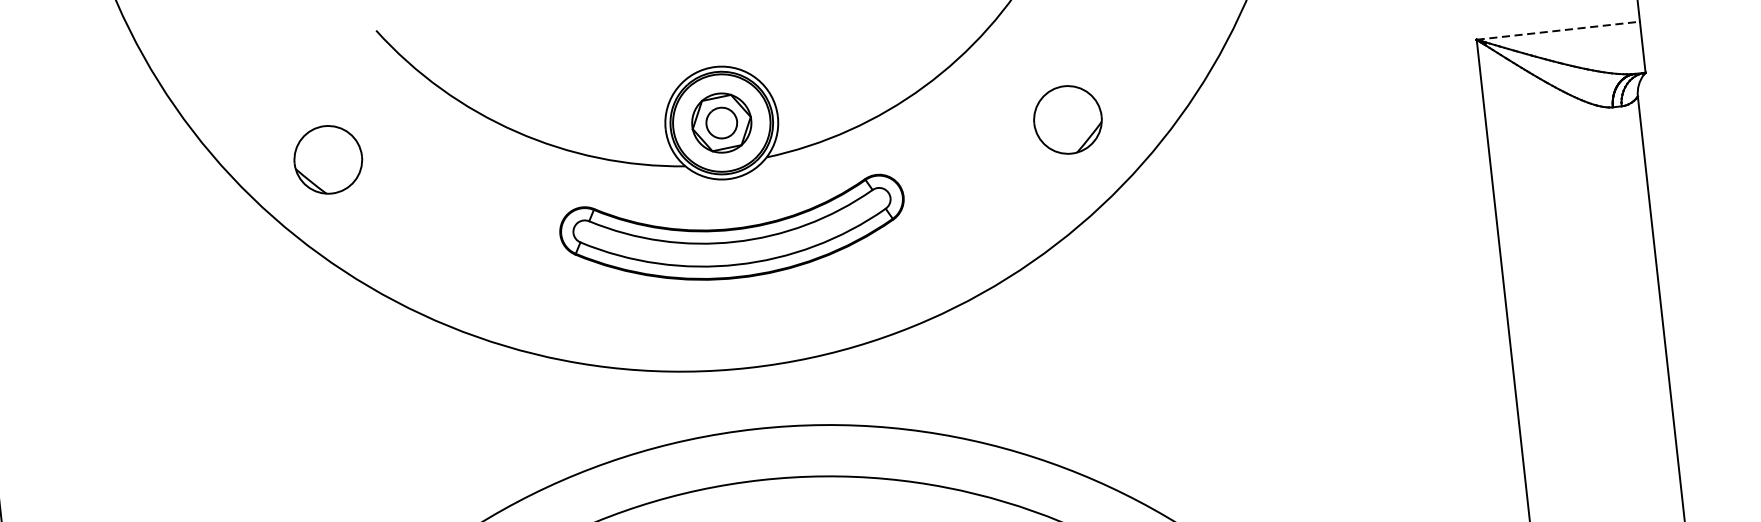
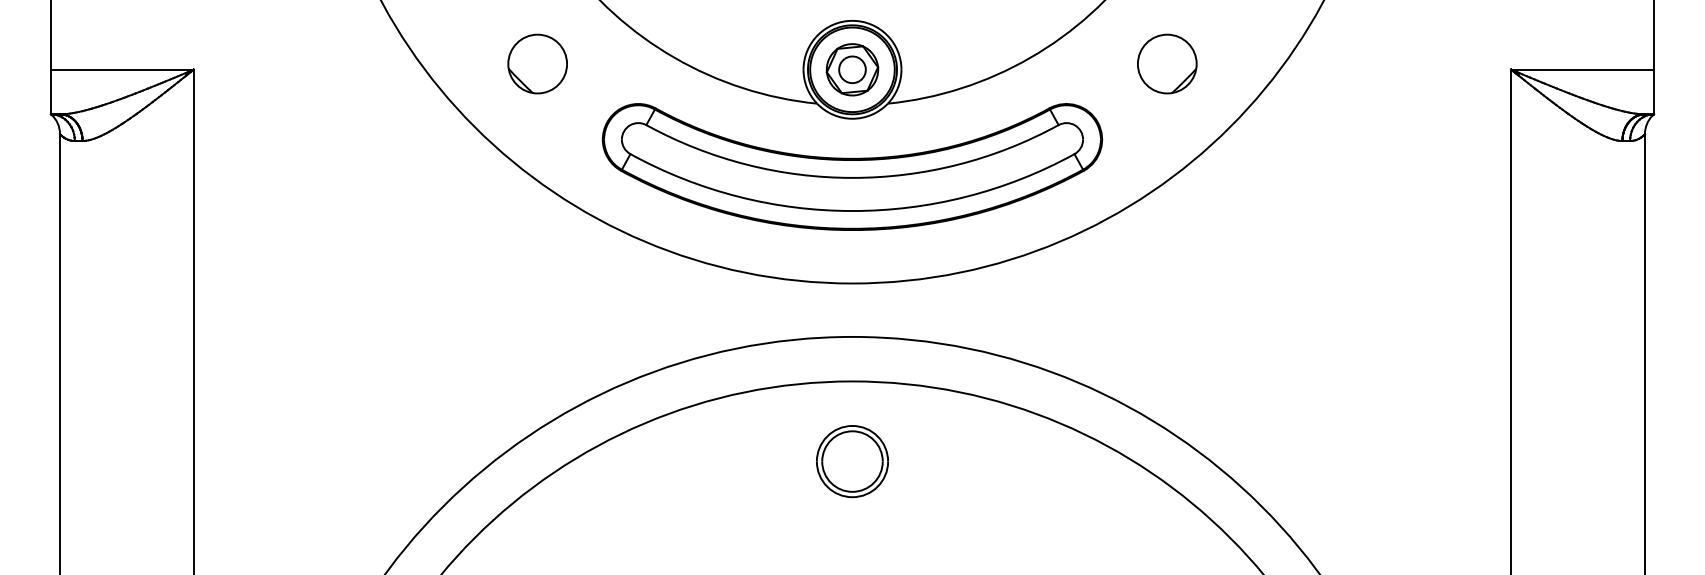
line: (1559, 30) -> (1583, 69), dashed -> solid
part: (1068, 119) -> (1167, 63), moved
part: (328, 159) -> (537, 63), moved
part: (734, 233) -> (852, 166), size x1.67

